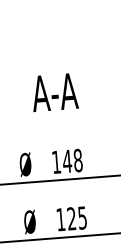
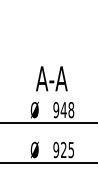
text: (54, 92) -> (51, 78), moved
text: (56, 162) -> (56, 110), 148 -> 948
text: (61, 218) -> (56, 149), 125 -> 925

